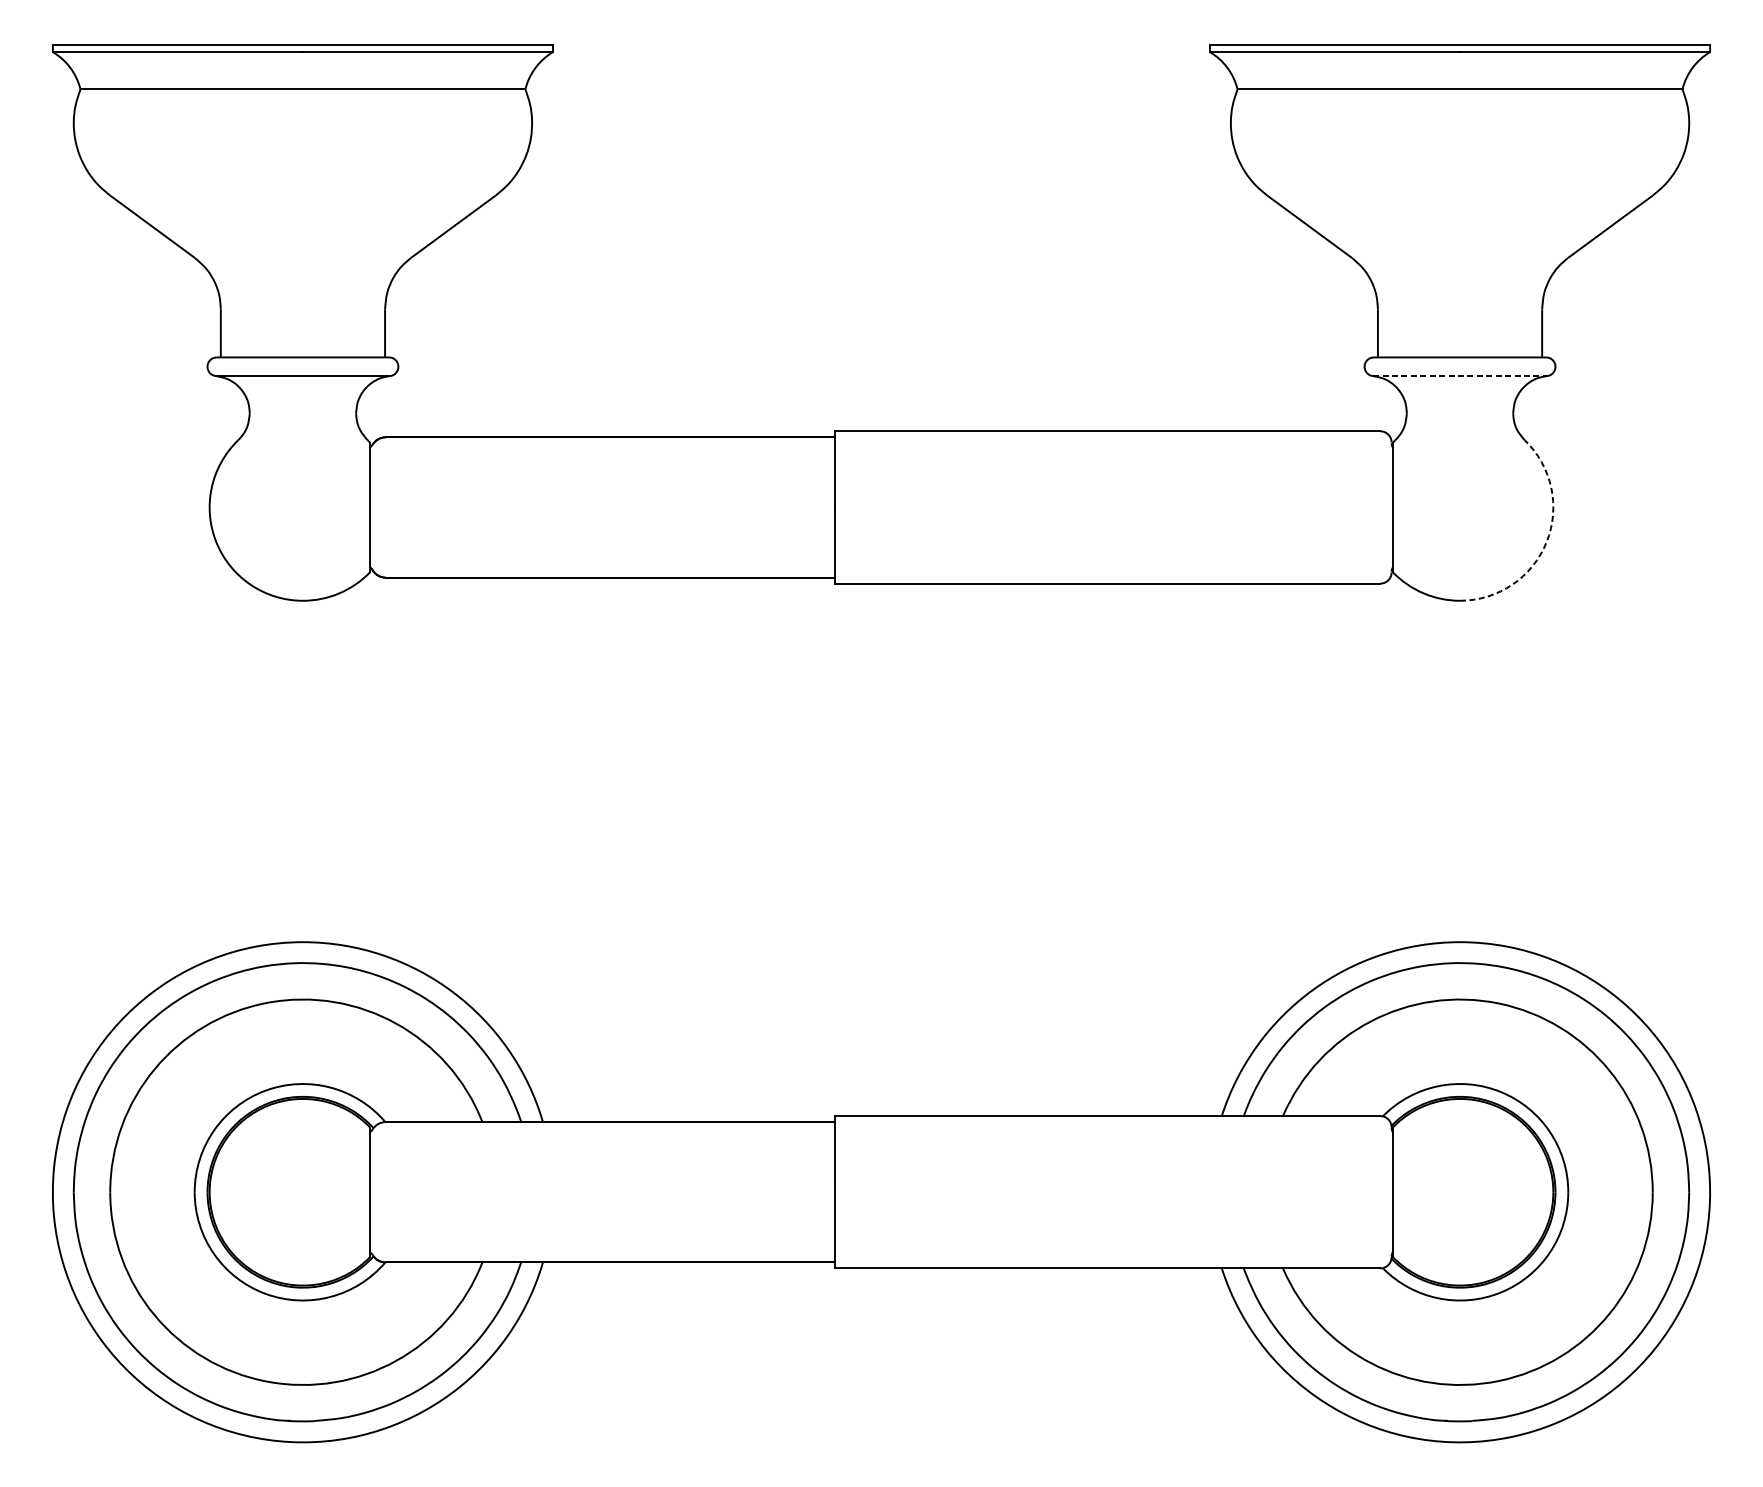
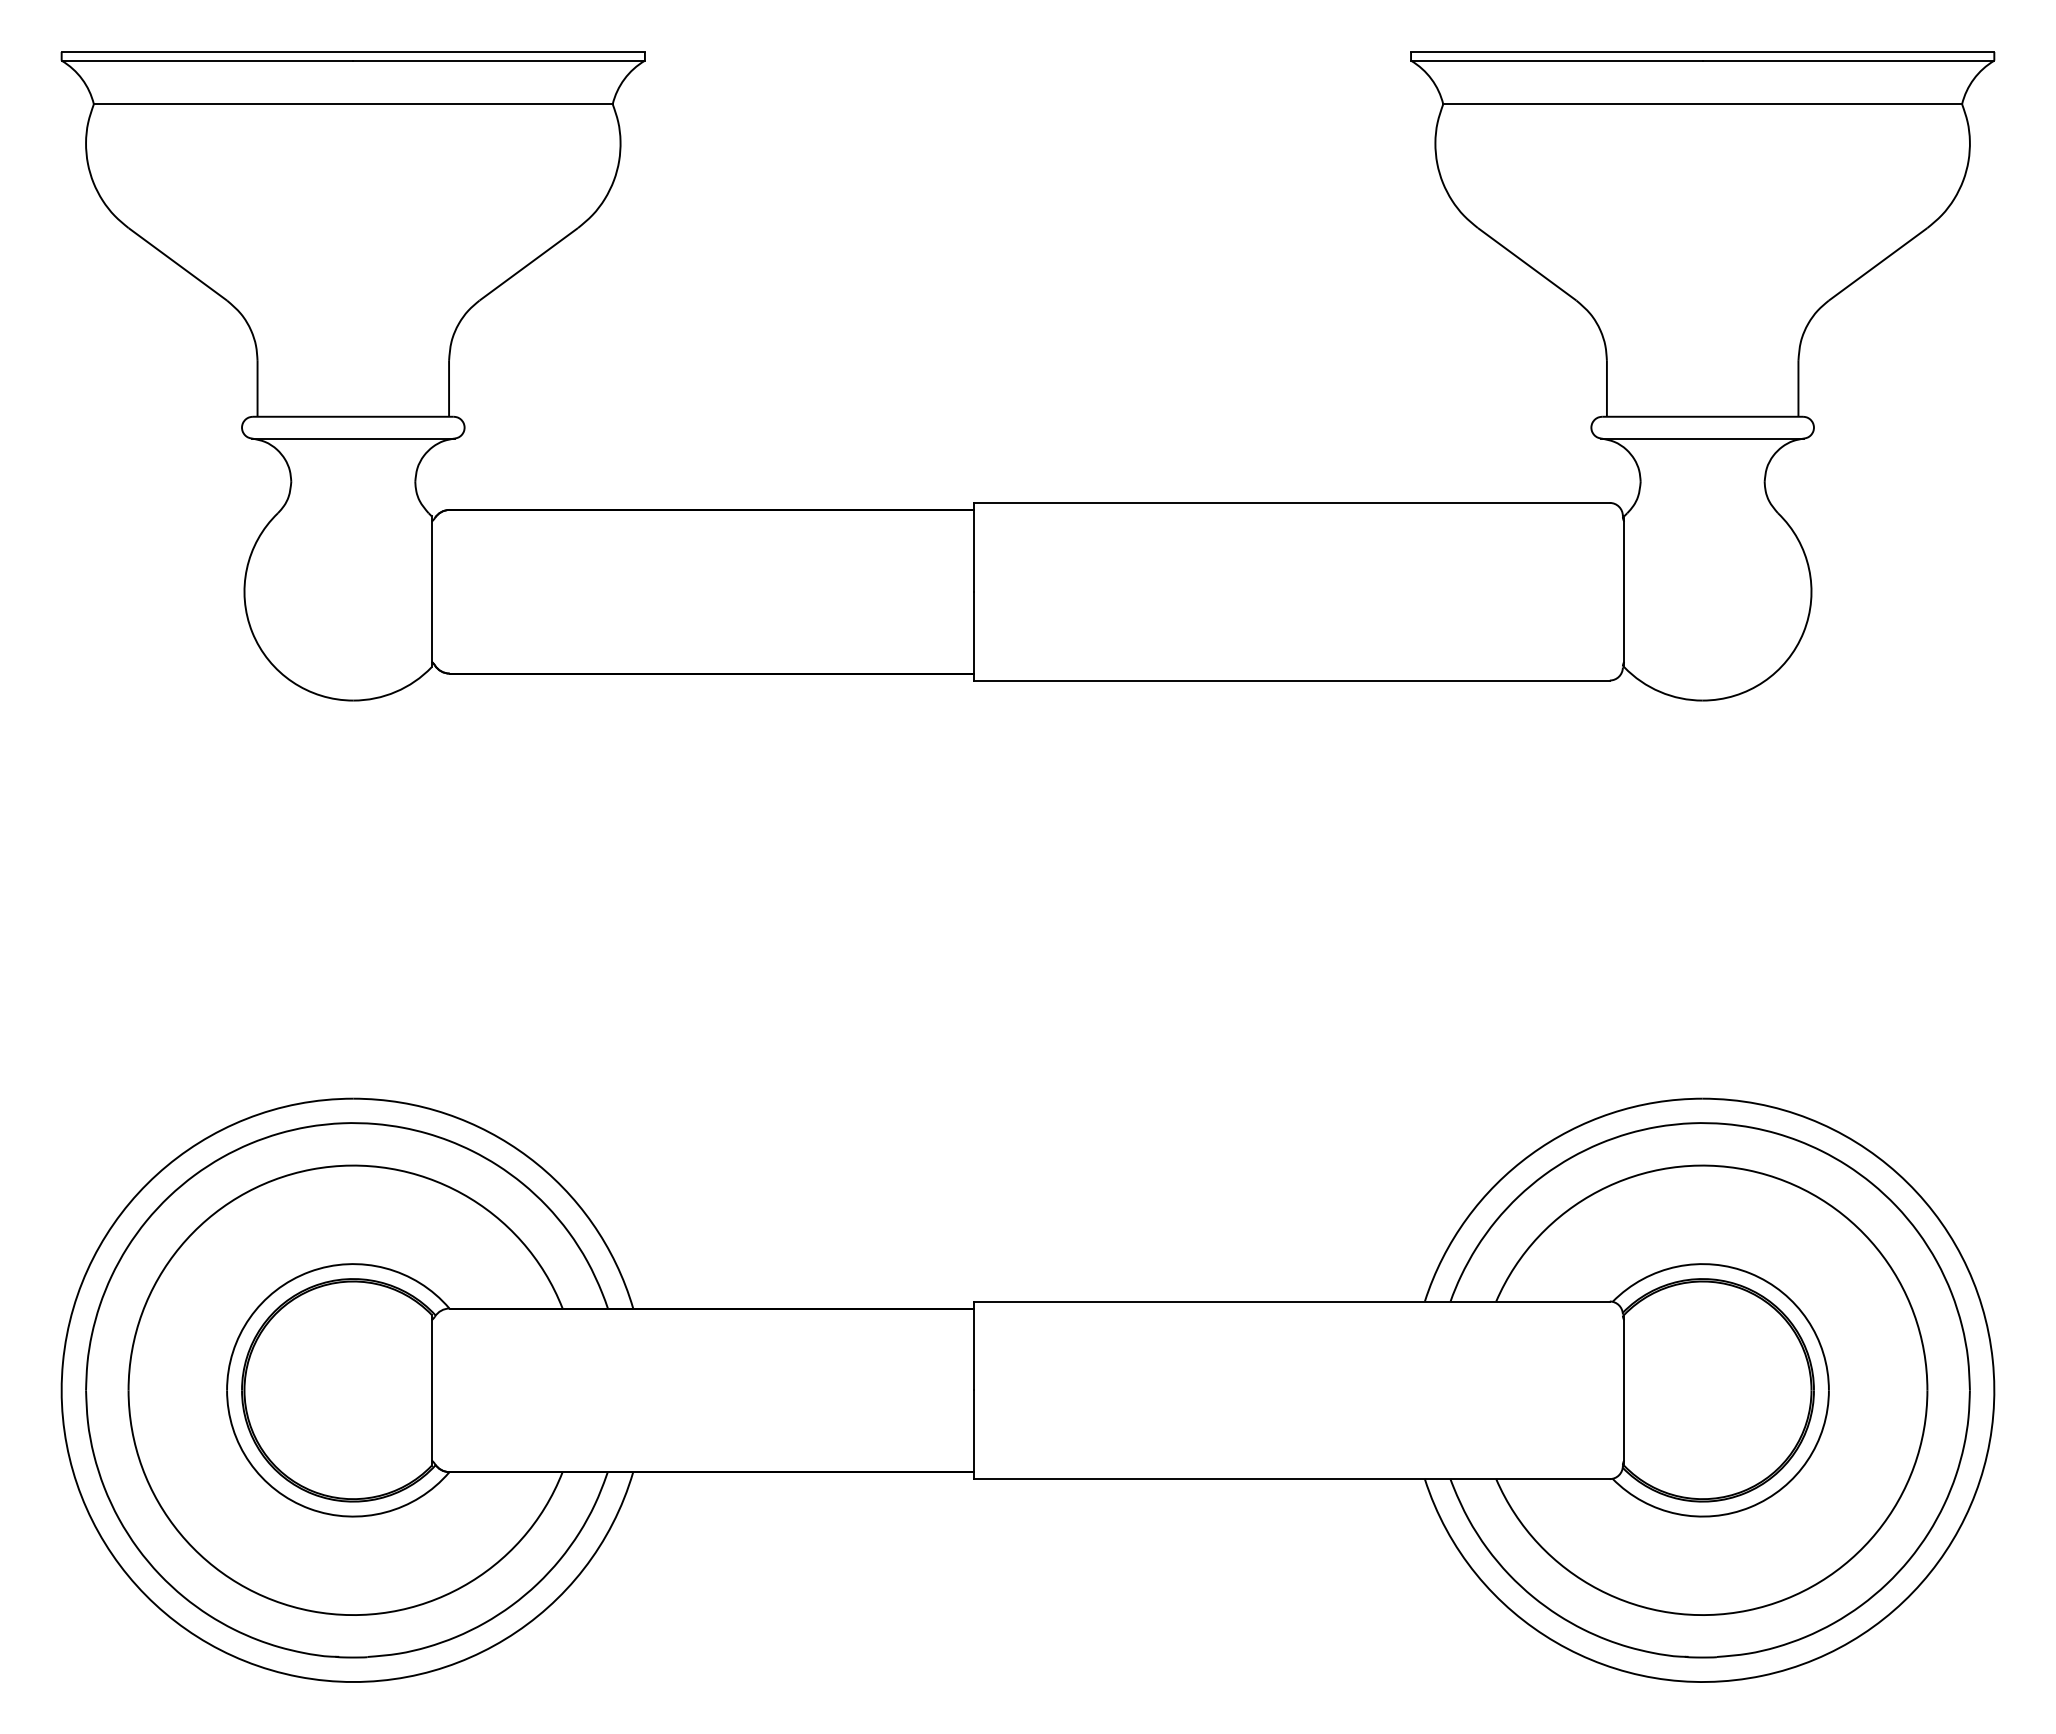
line: (1460, 376) -> (1703, 438), dashed -> solid
arc: (1546, 542) -> (1803, 632), dashed -> solid

